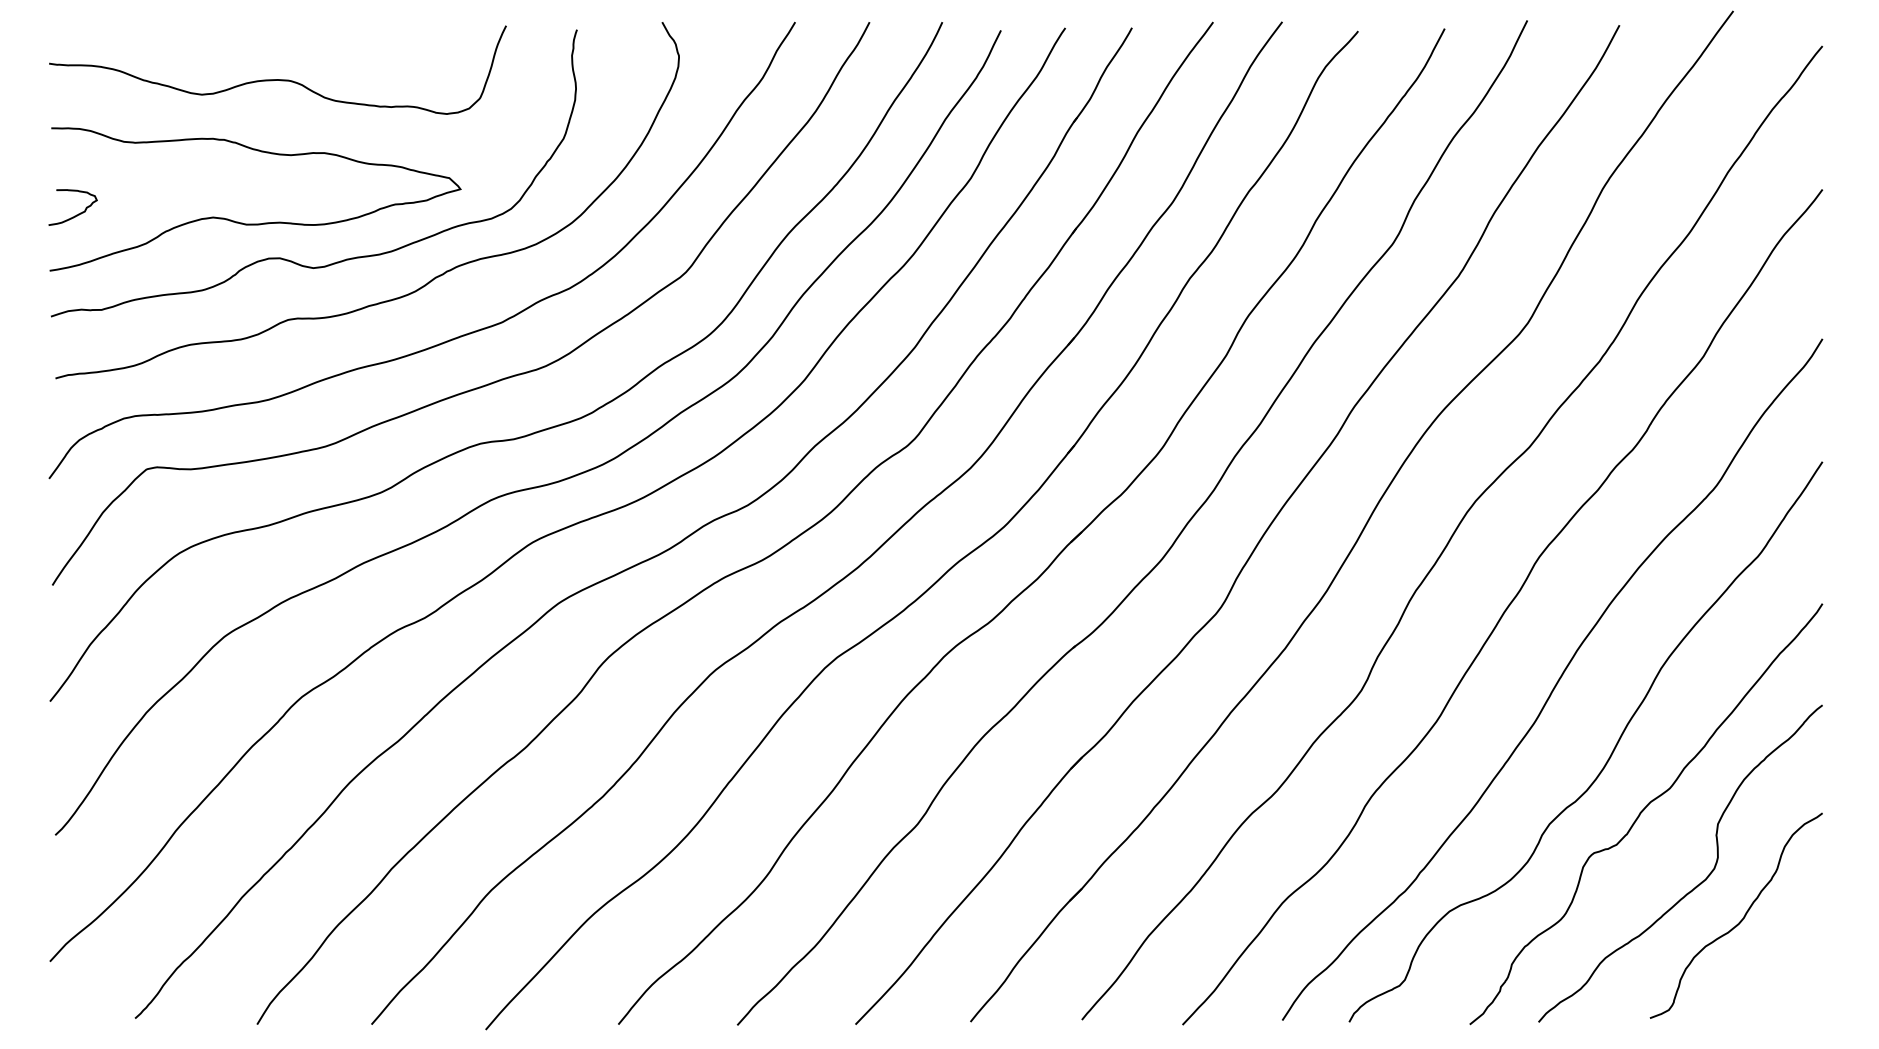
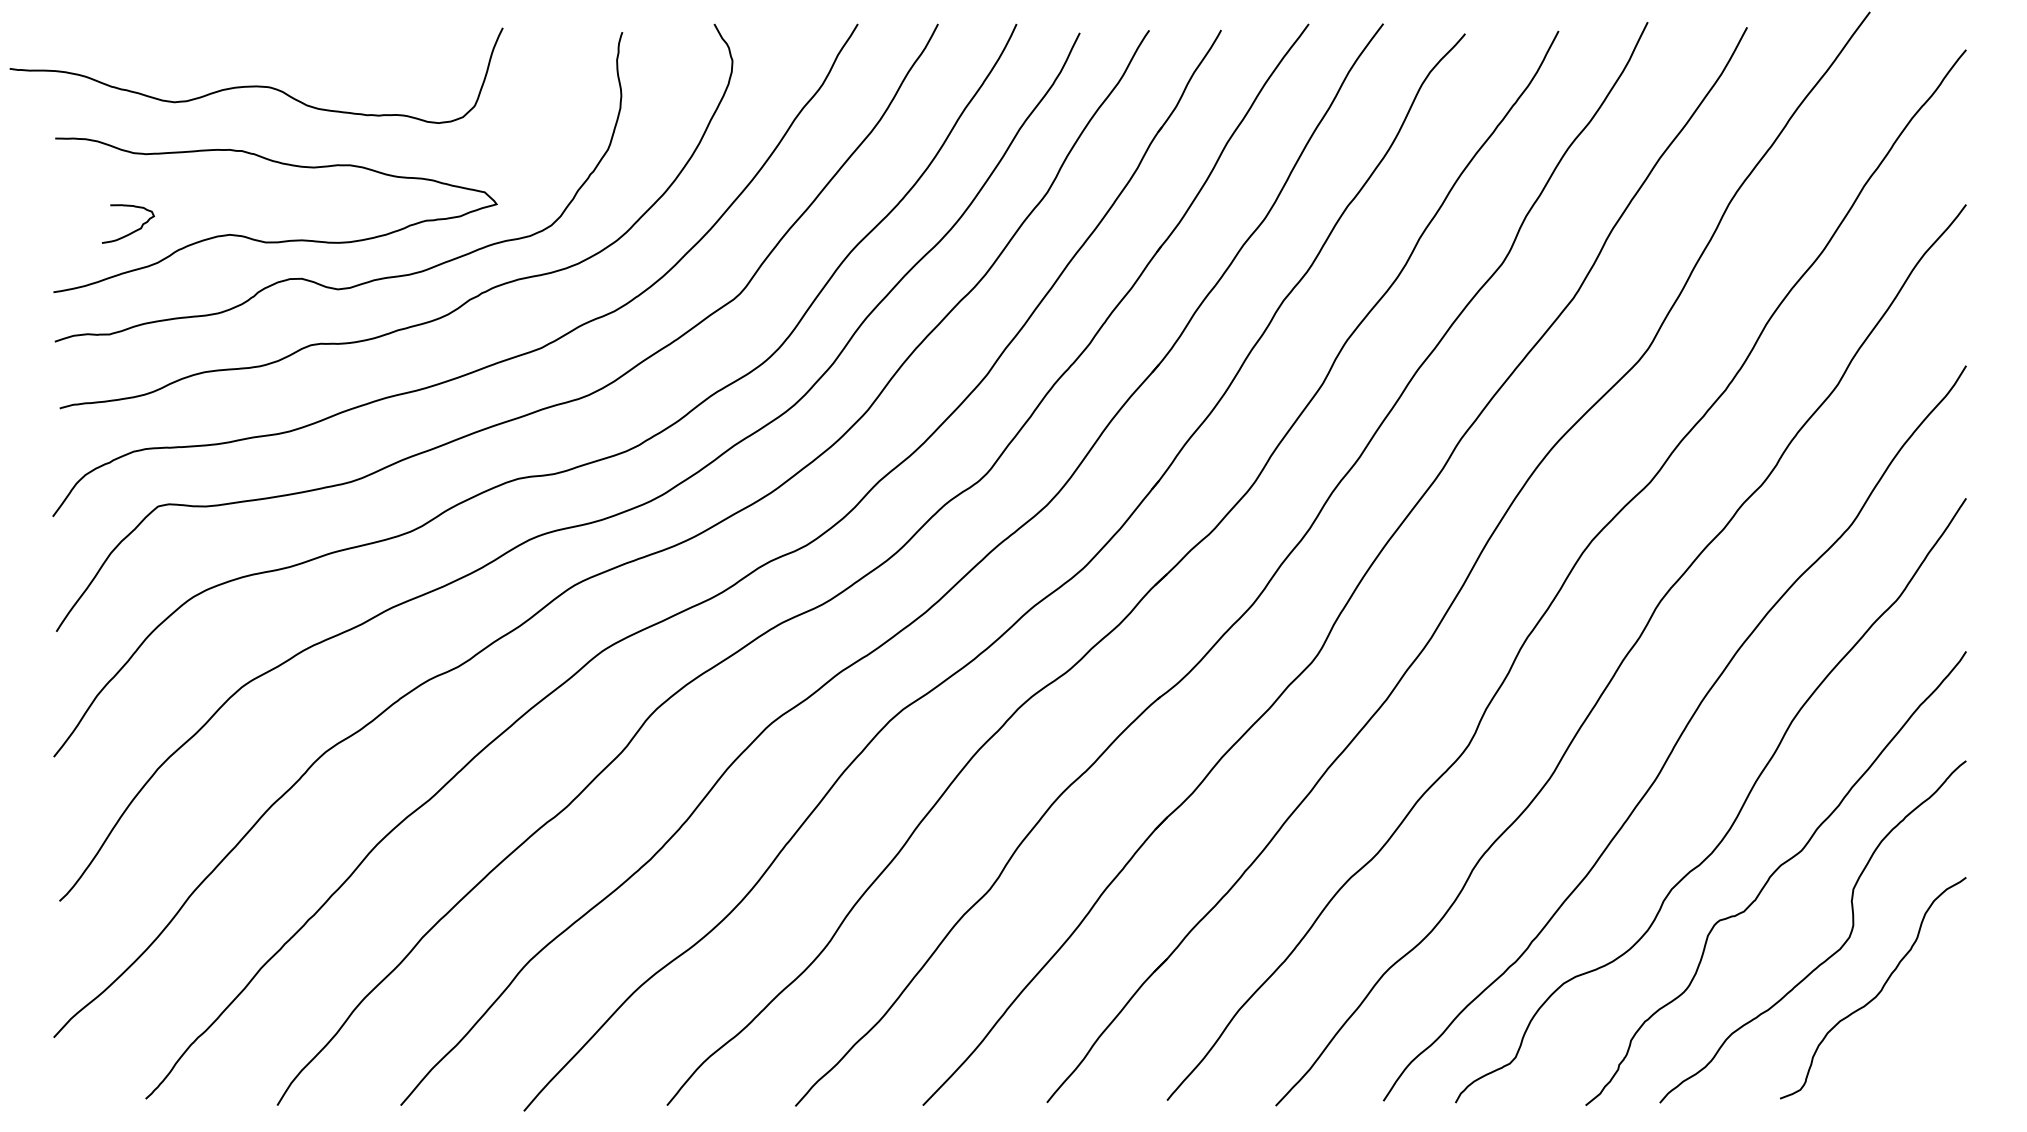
curve: (277, 79) -> (256, 85), moved
curve: (76, 214) -> (132, 231), moved

